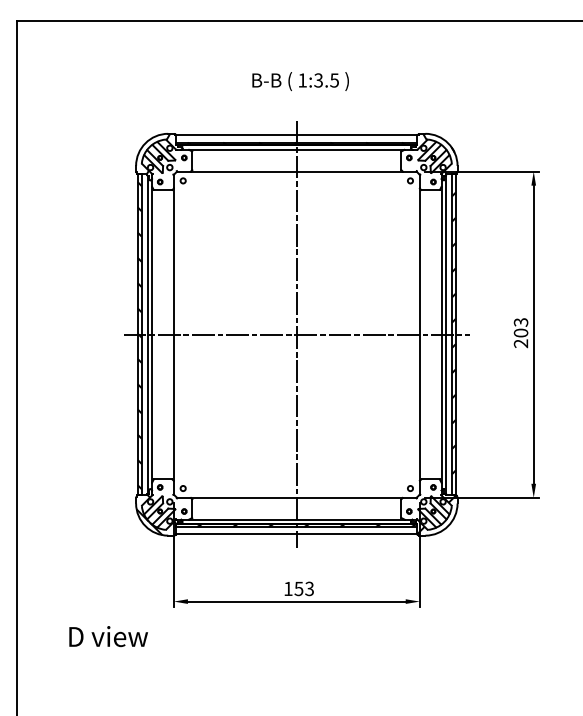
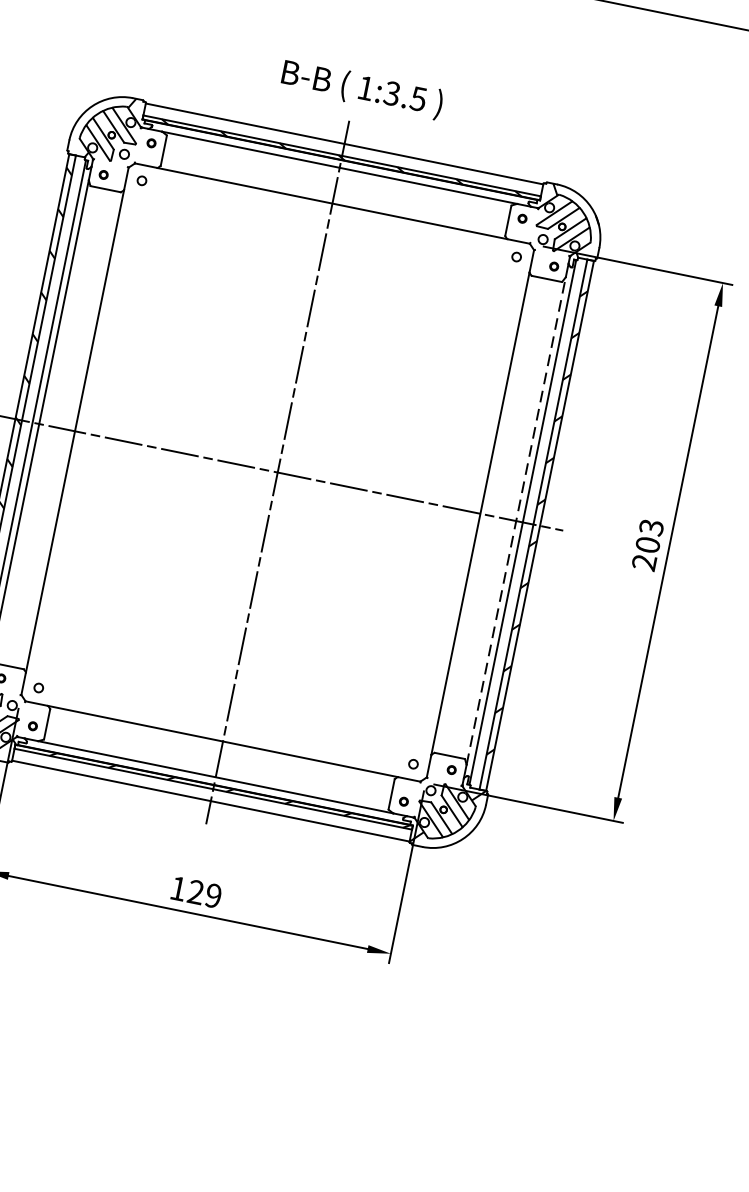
text: (300, 81) -> (361, 89), moved
line: (441, 334) -> (516, 520), solid -> dashed
text: (303, 588) -> (203, 893), 153 -> 129

